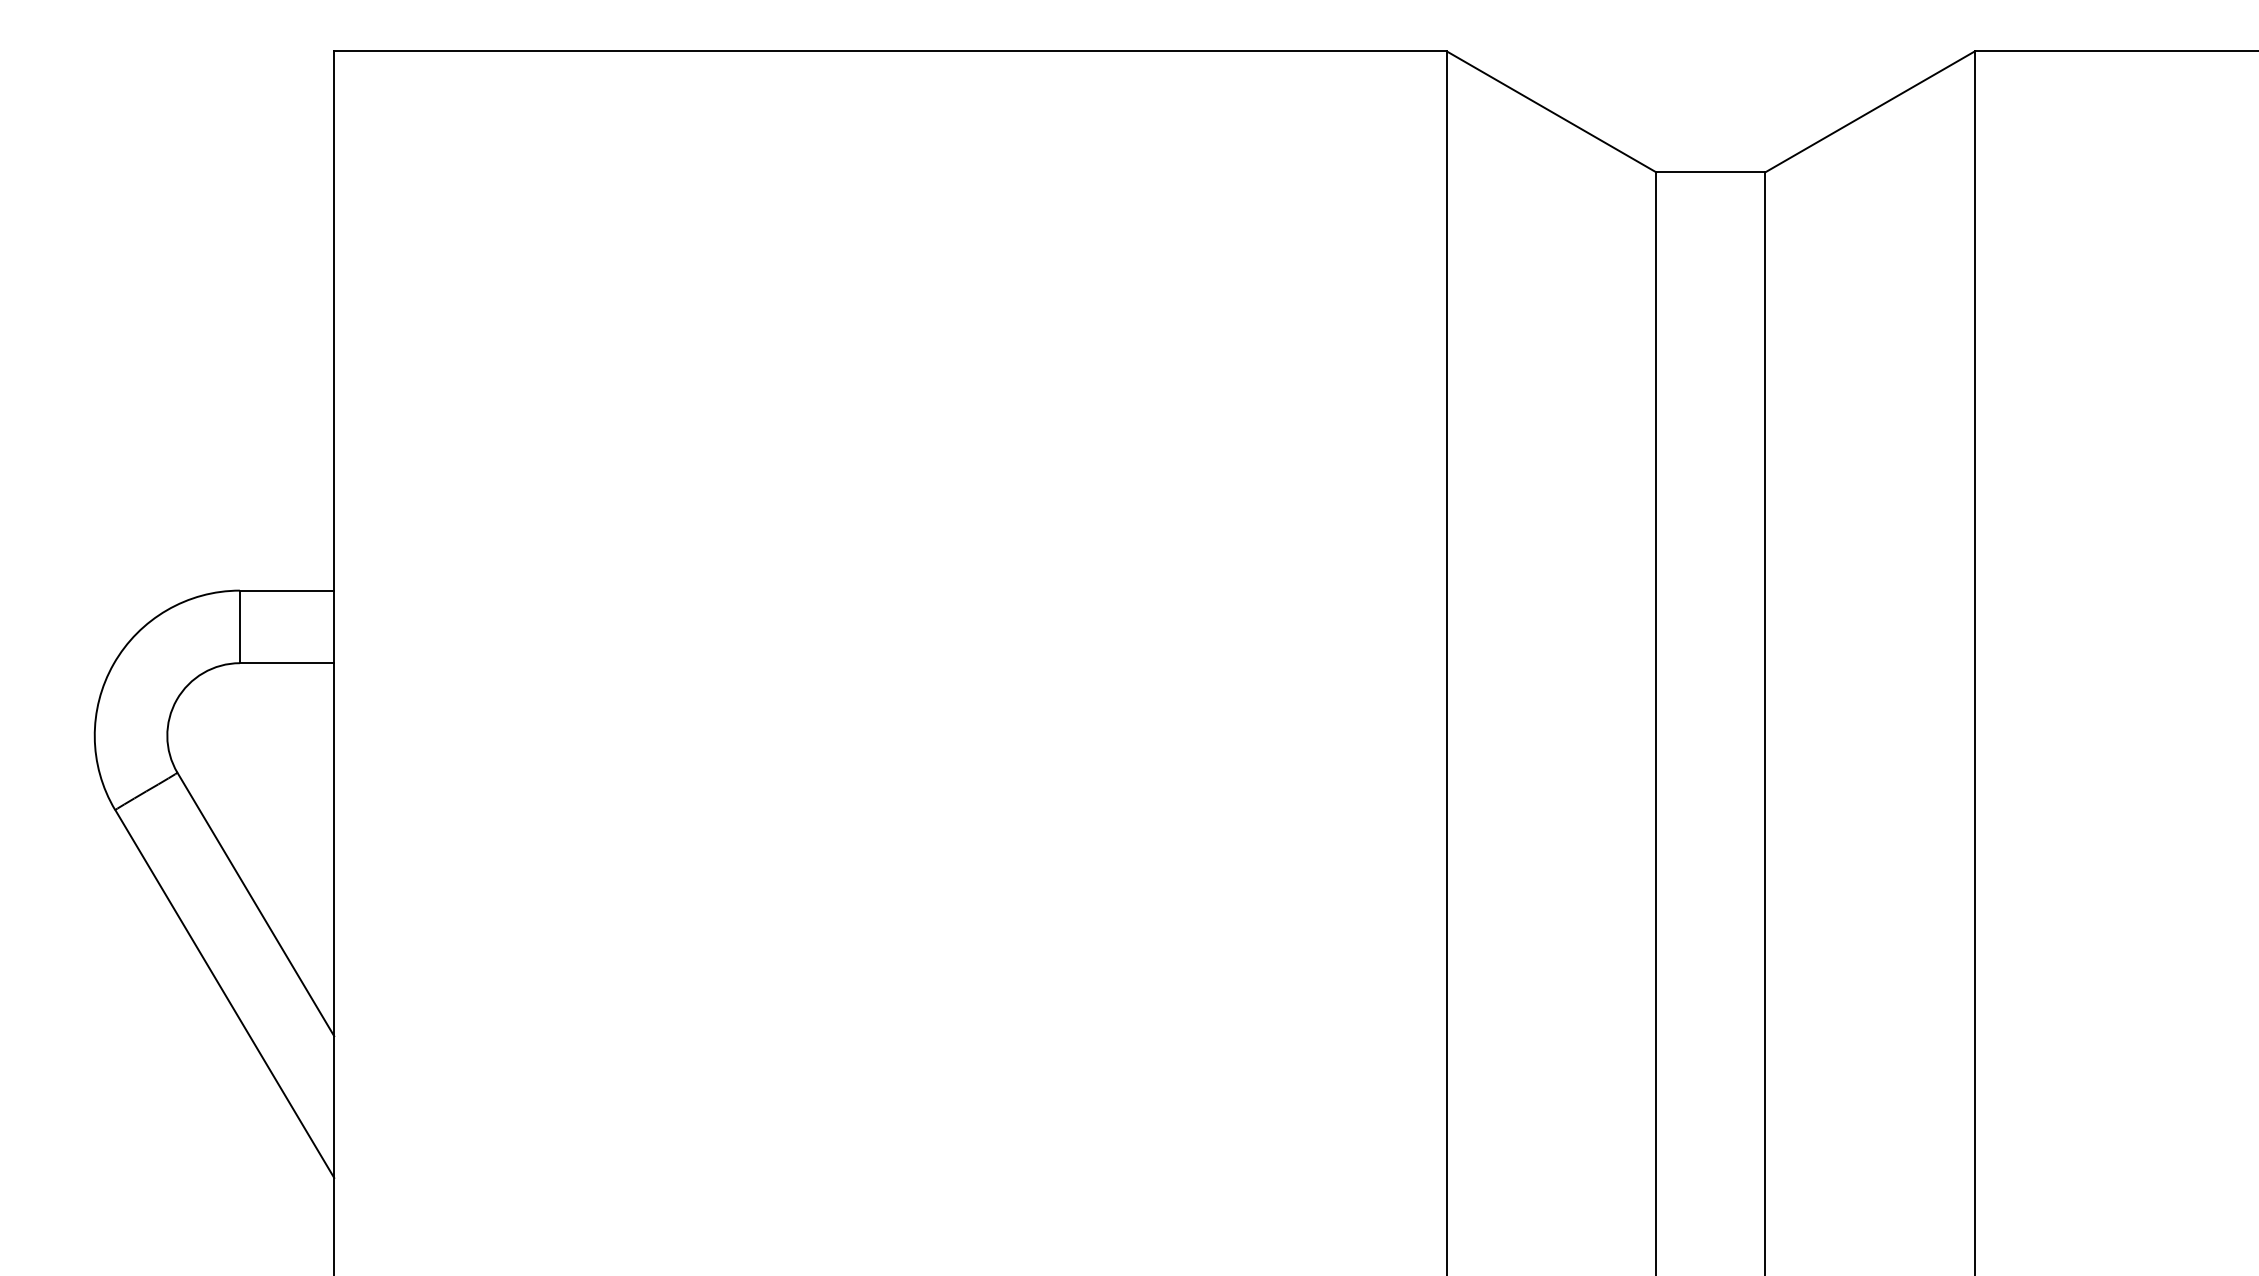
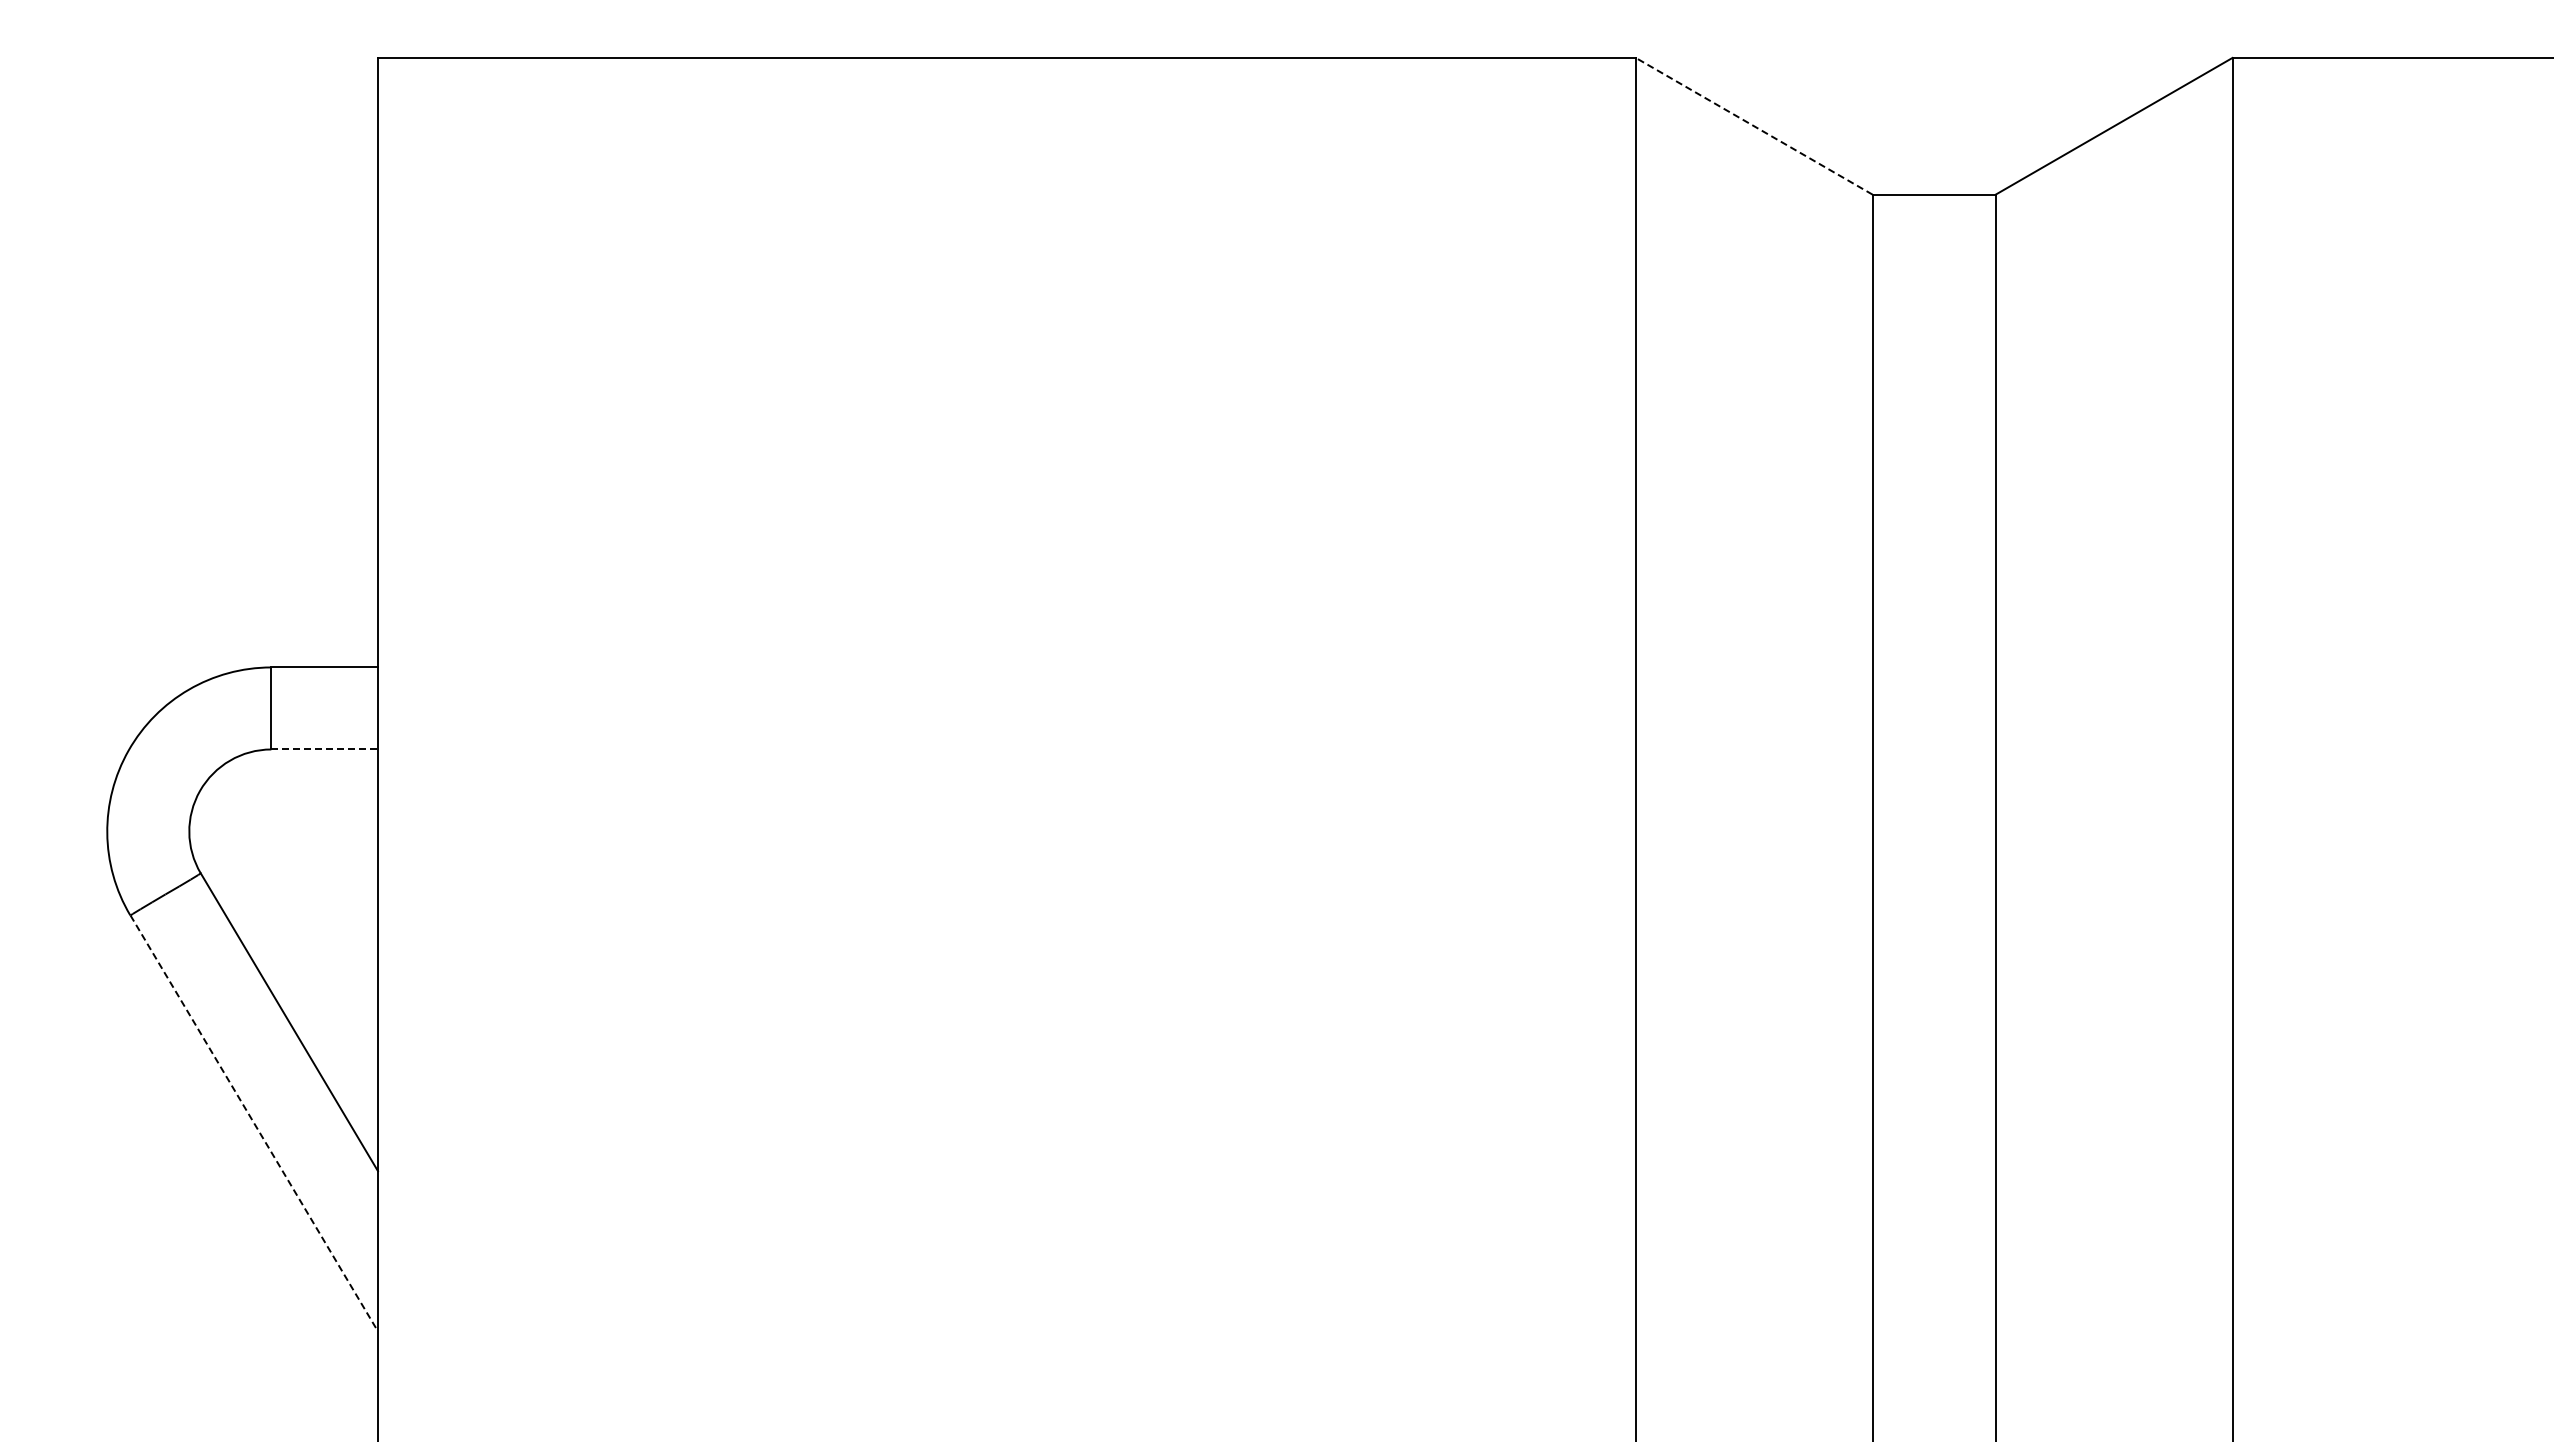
line: (1551, 112) -> (1754, 126), solid -> dashed
line: (287, 663) -> (325, 749), solid -> dashed
line: (224, 994) -> (254, 1123), solid -> dashed

